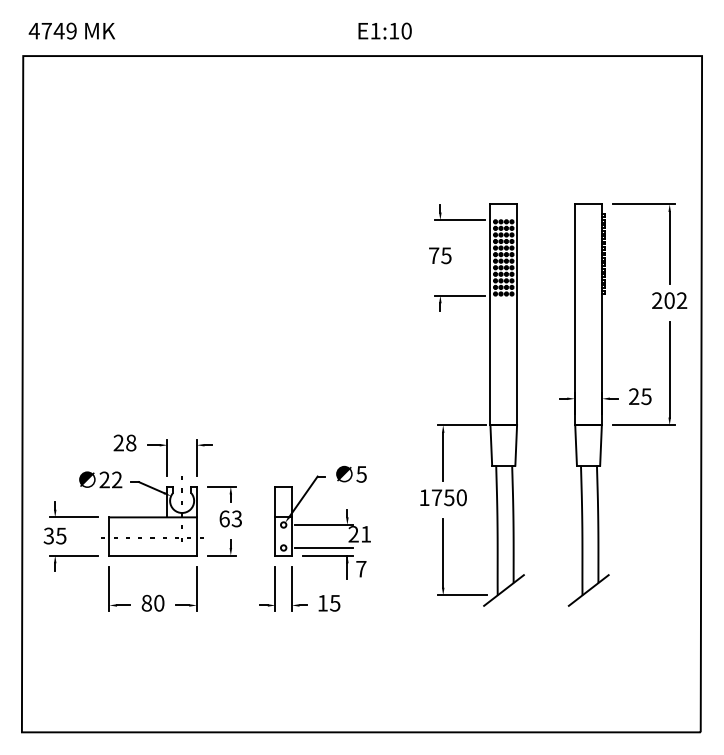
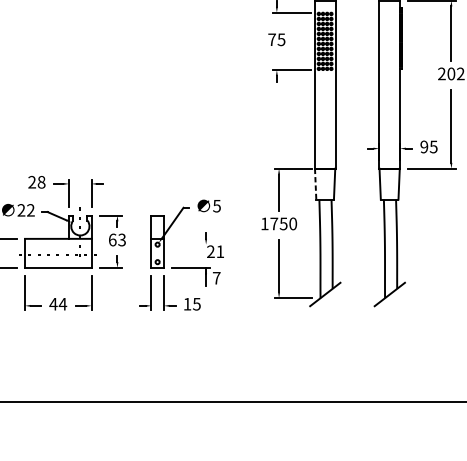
text: (634, 396) -> (424, 146), 25 -> 95
line: (491, 445) -> (315, 184), solid -> dashed
line: (323, 525) -> (187, 245), removed
line: (323, 547) -> (187, 261), removed
text: (152, 602) -> (57, 303), 80 -> 44

